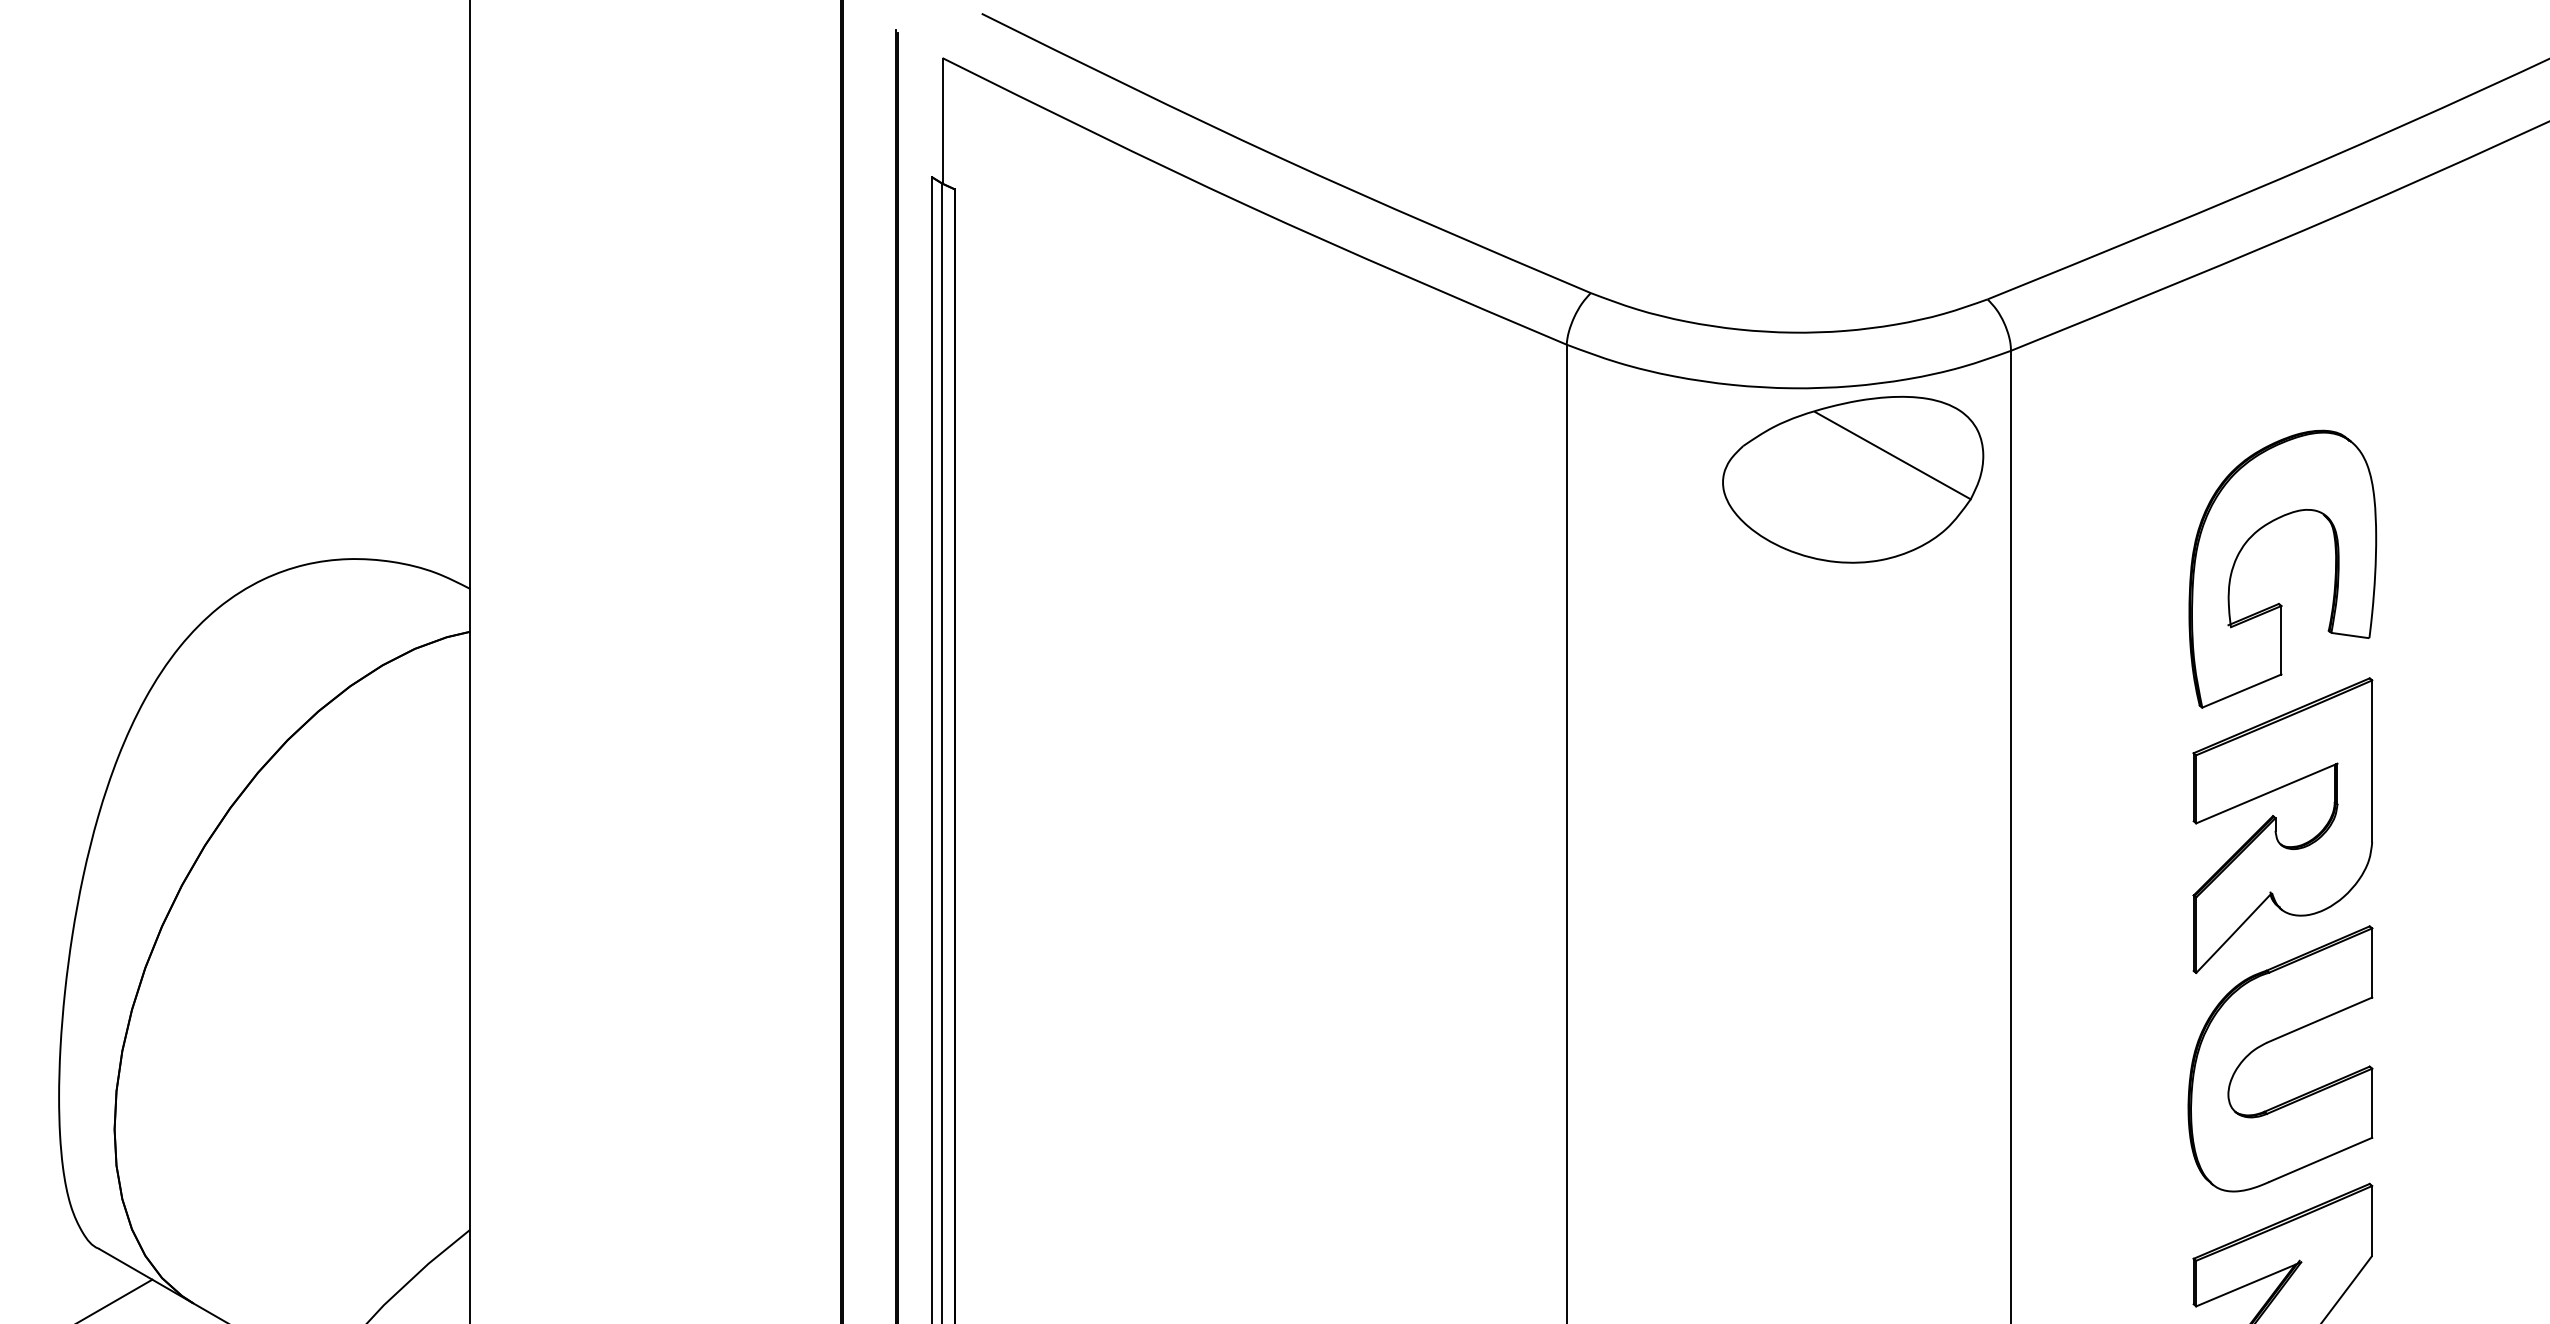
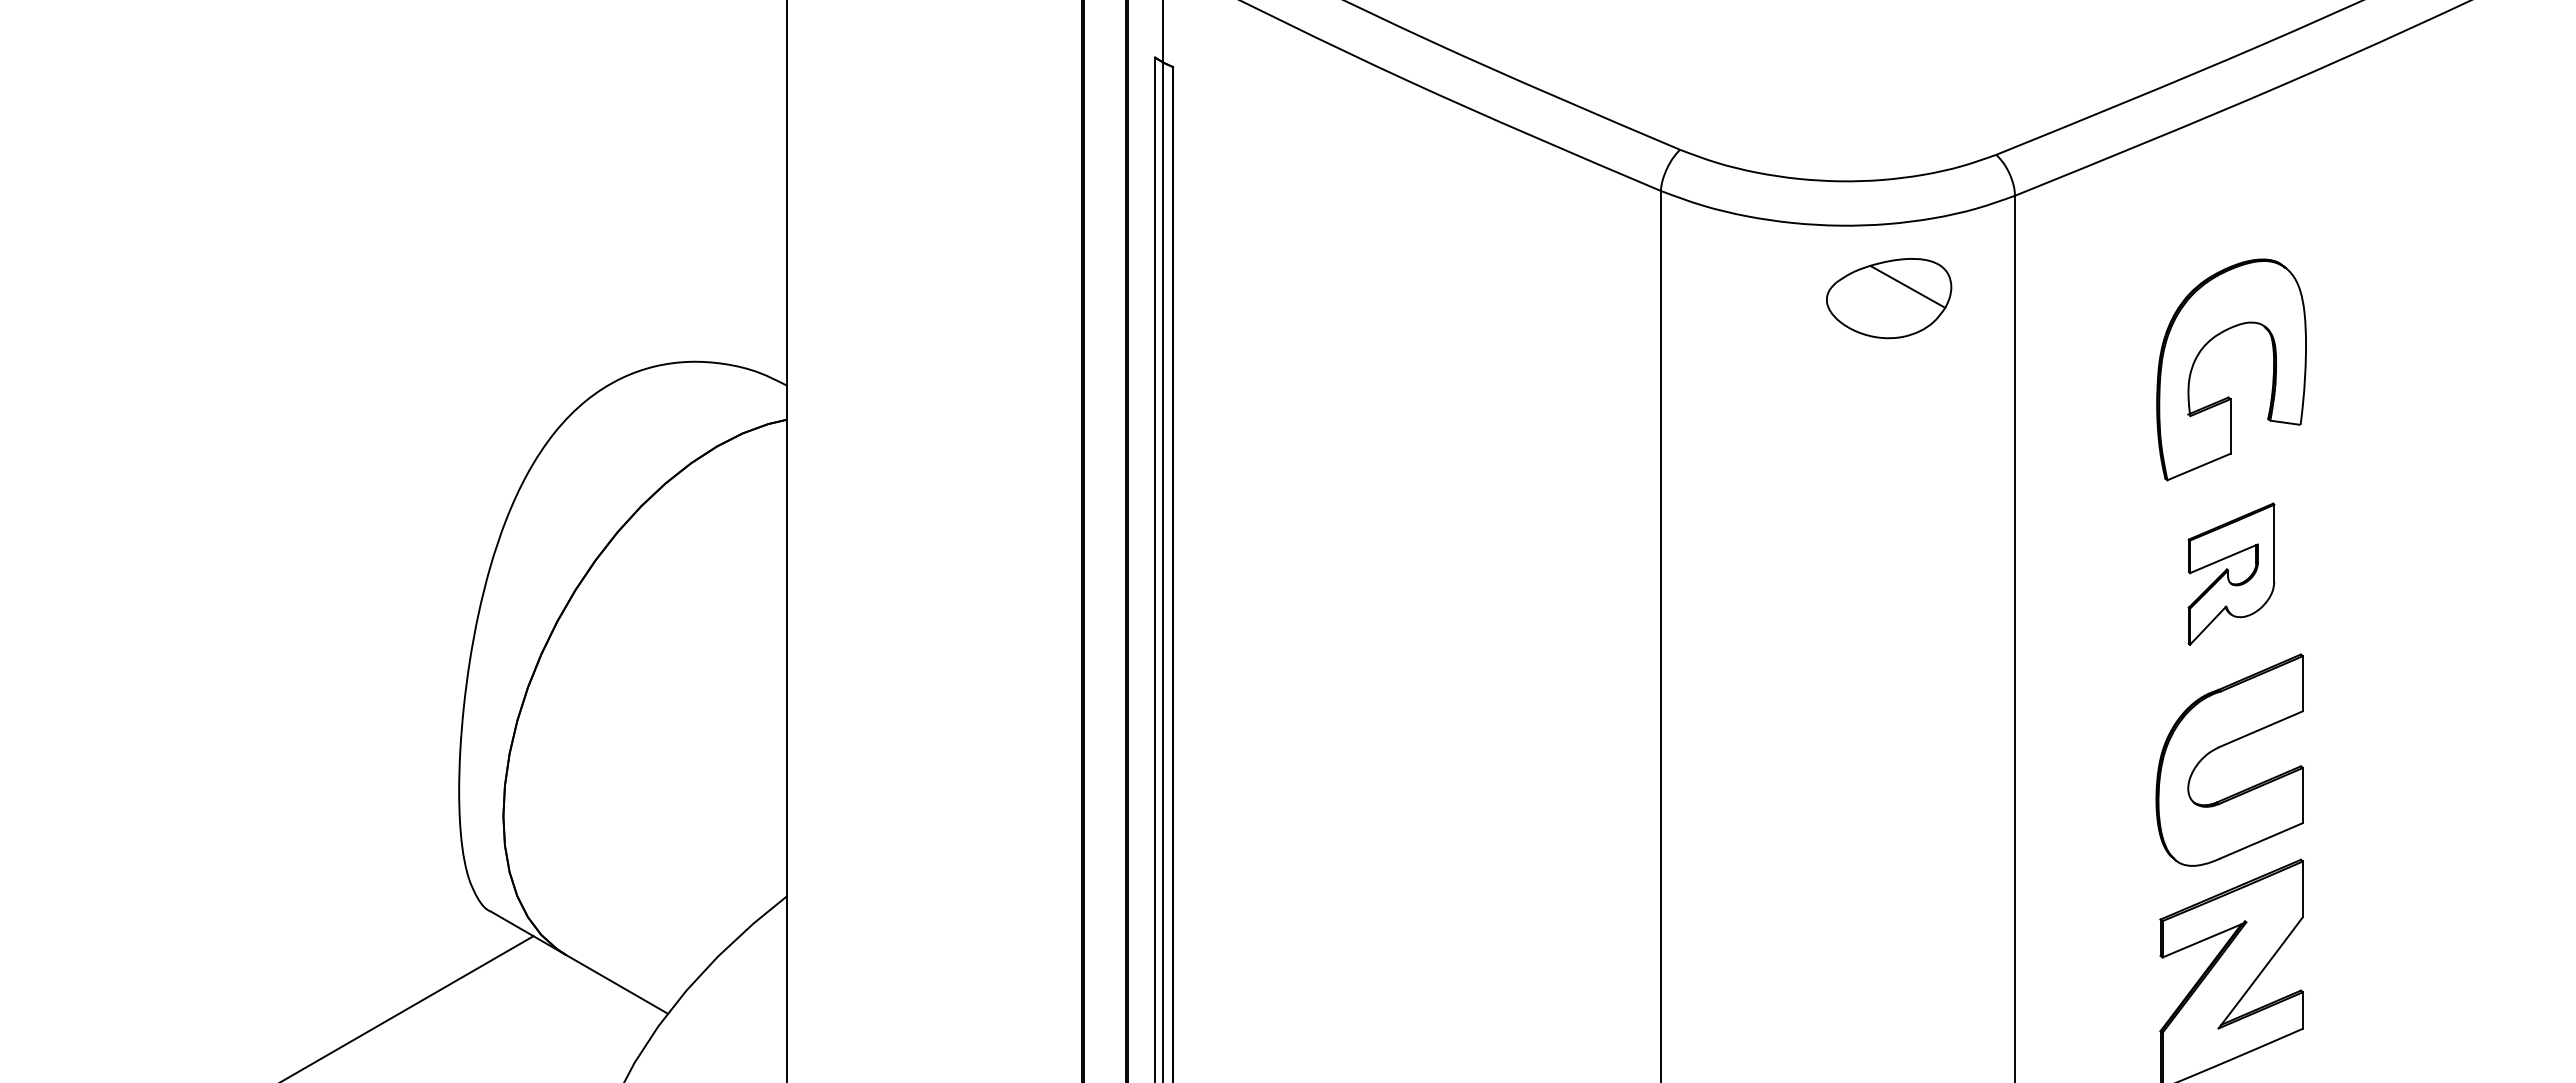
part: (1852, 479) -> (1888, 298), size x0.6
part: (2282, 824) -> (2231, 573), size x0.6

